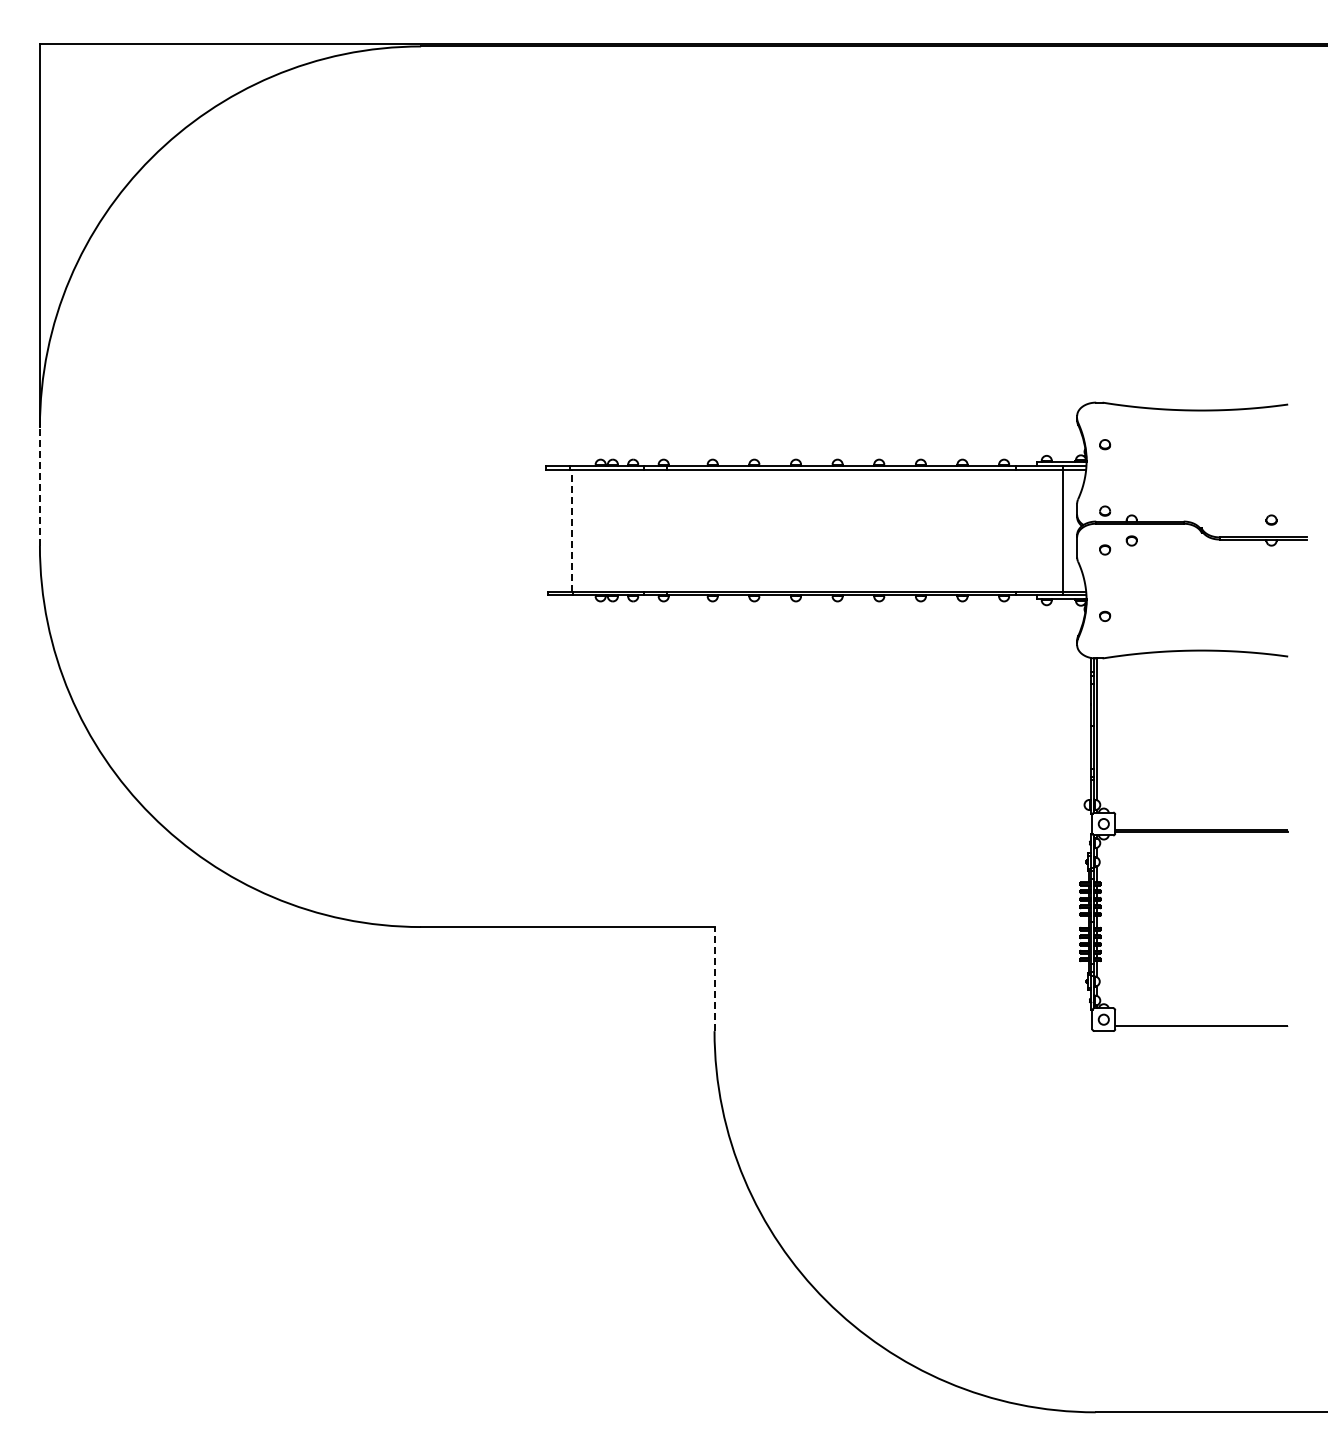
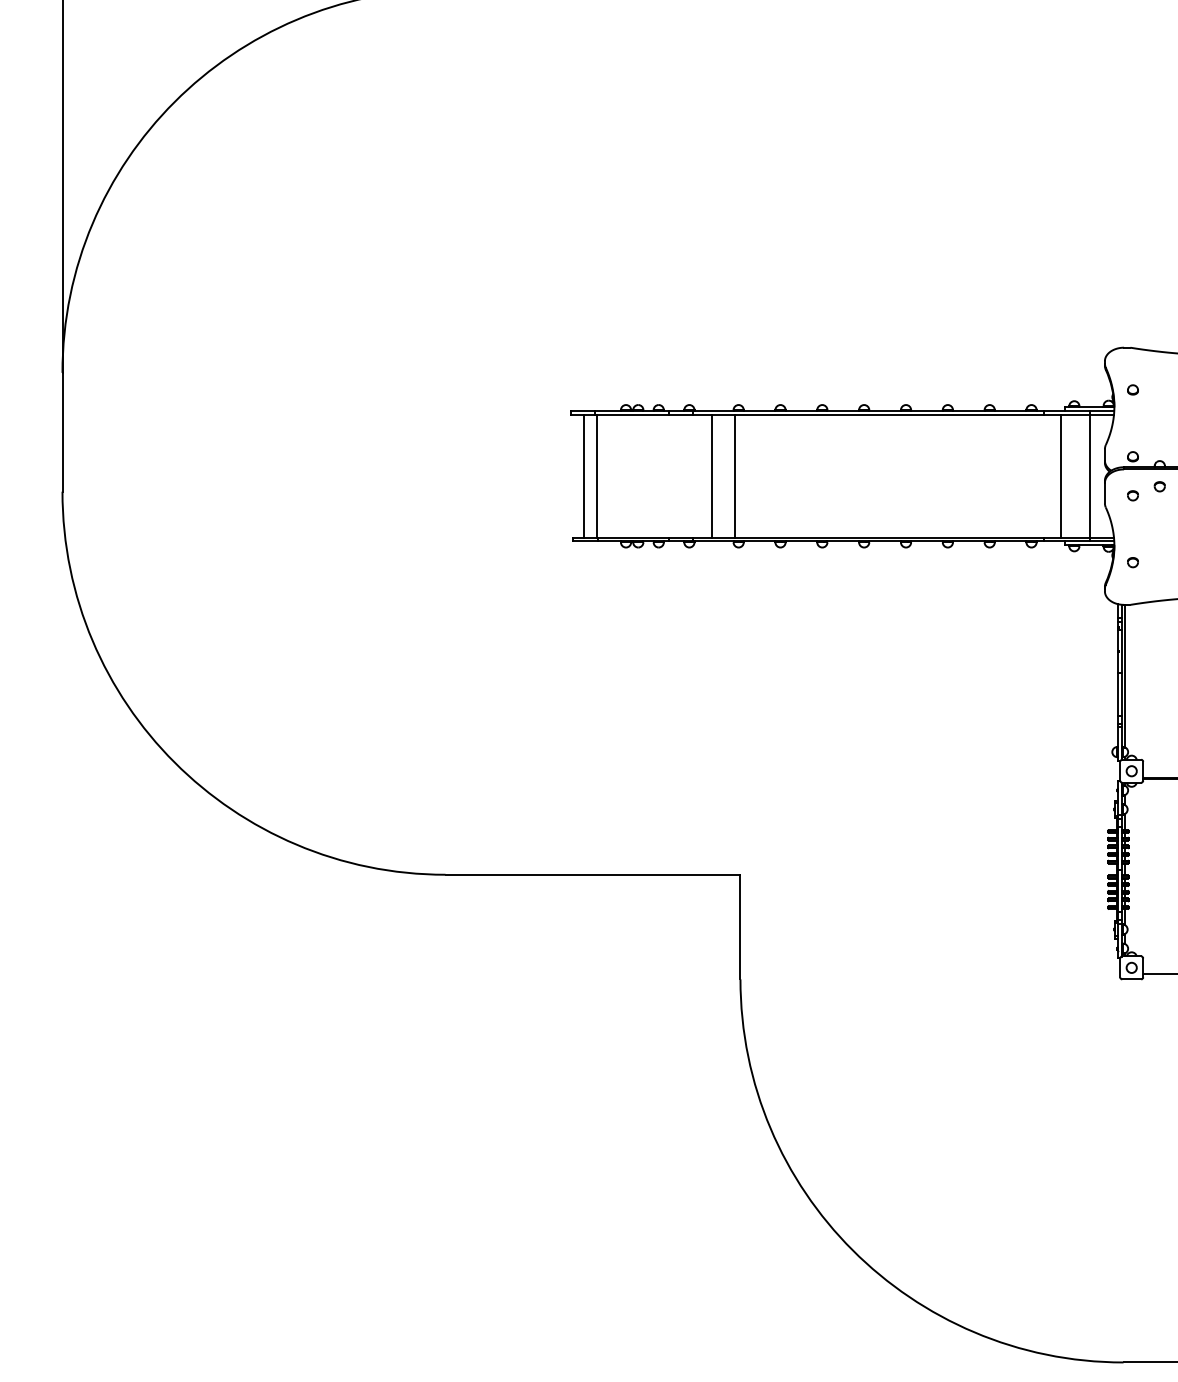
line: (39, 486) -> (62, 432), dashed -> solid
line: (558, 530) -> (583, 476), added
line: (571, 530) -> (596, 476), dashed -> solid
line: (686, 530) -> (712, 476), added
line: (709, 530) -> (735, 476), added
line: (1033, 530) -> (1061, 476), added
line: (714, 978) -> (740, 926), dashed -> solid

